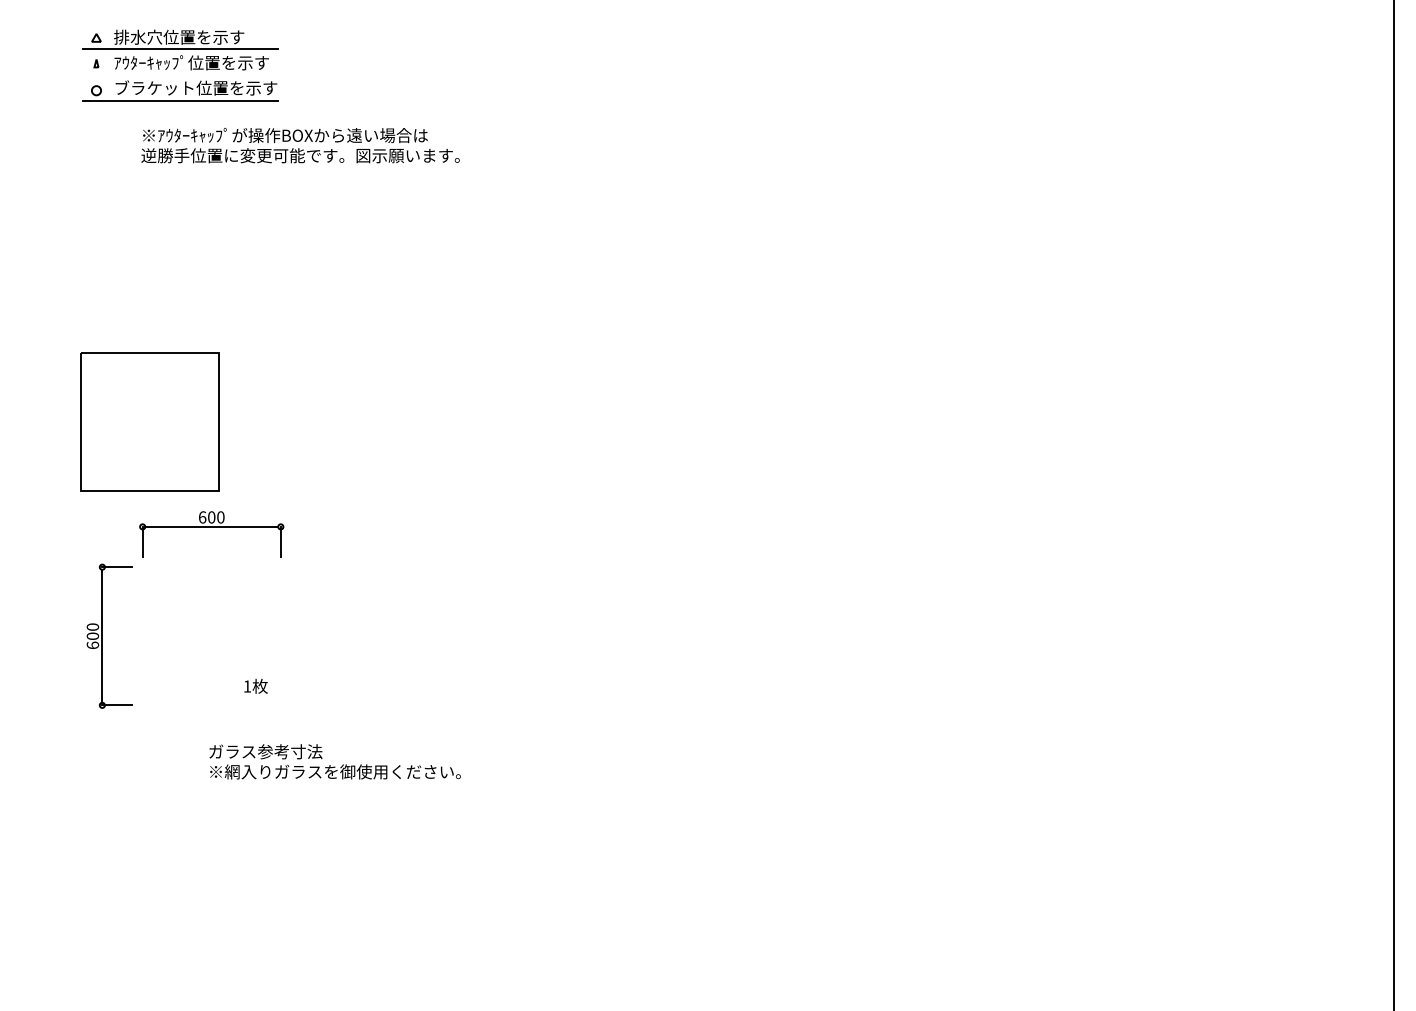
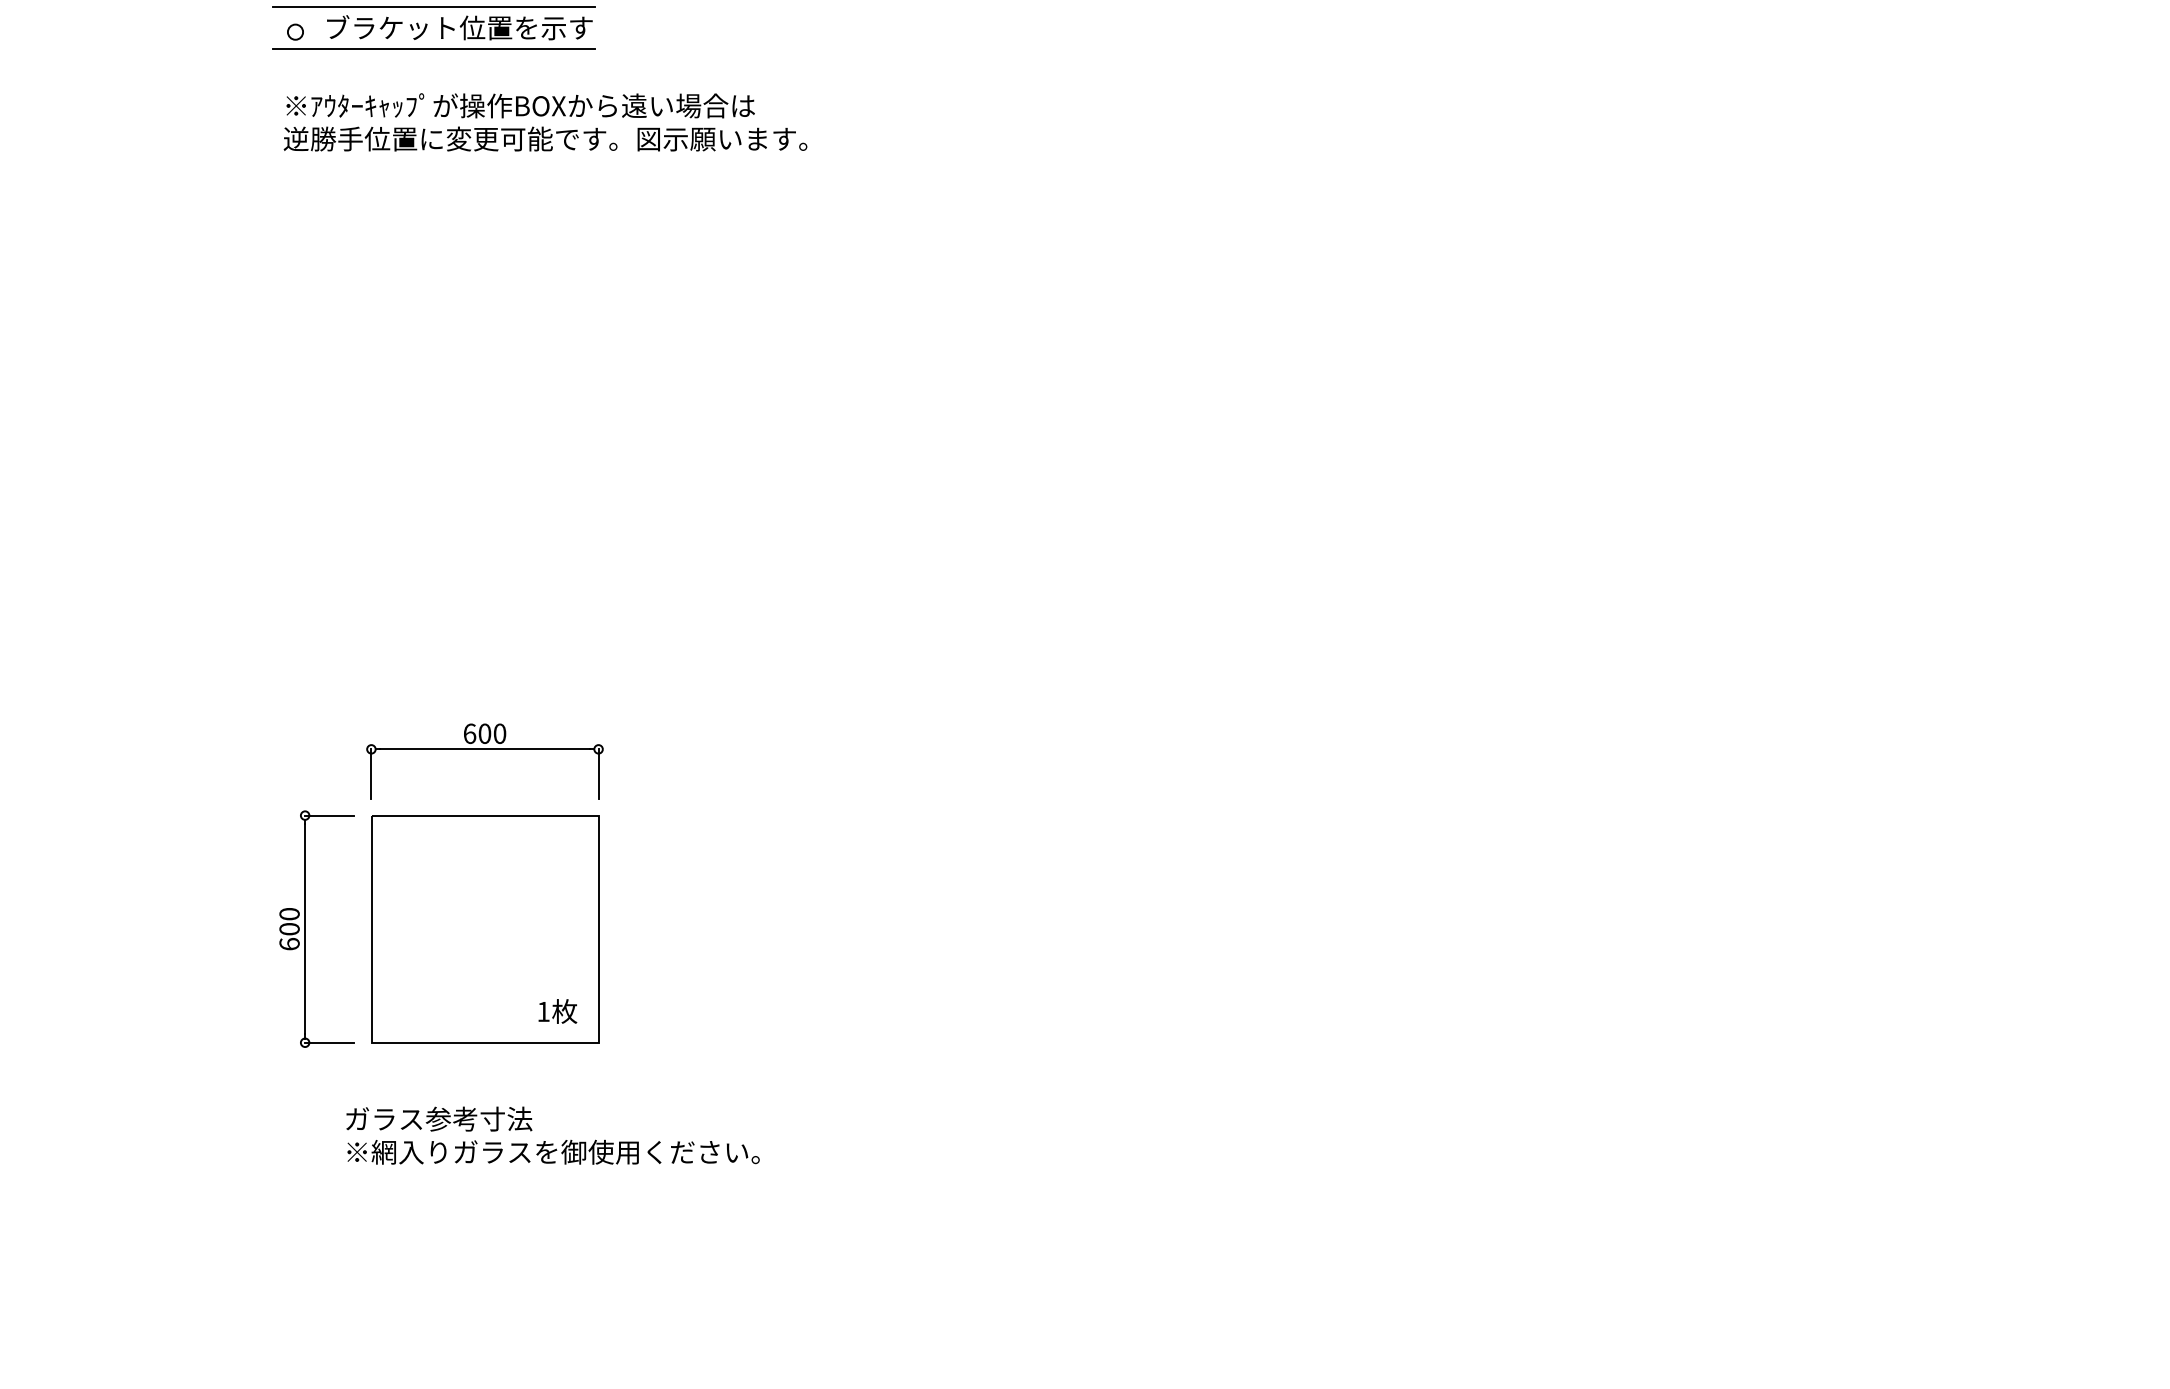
line: (180, 75) -> (433, 7), added
text: (300, 145) -> (545, 122), moved
part: (149, 421) -> (484, 927), moved
text: (334, 761) -> (551, 1135), moved

